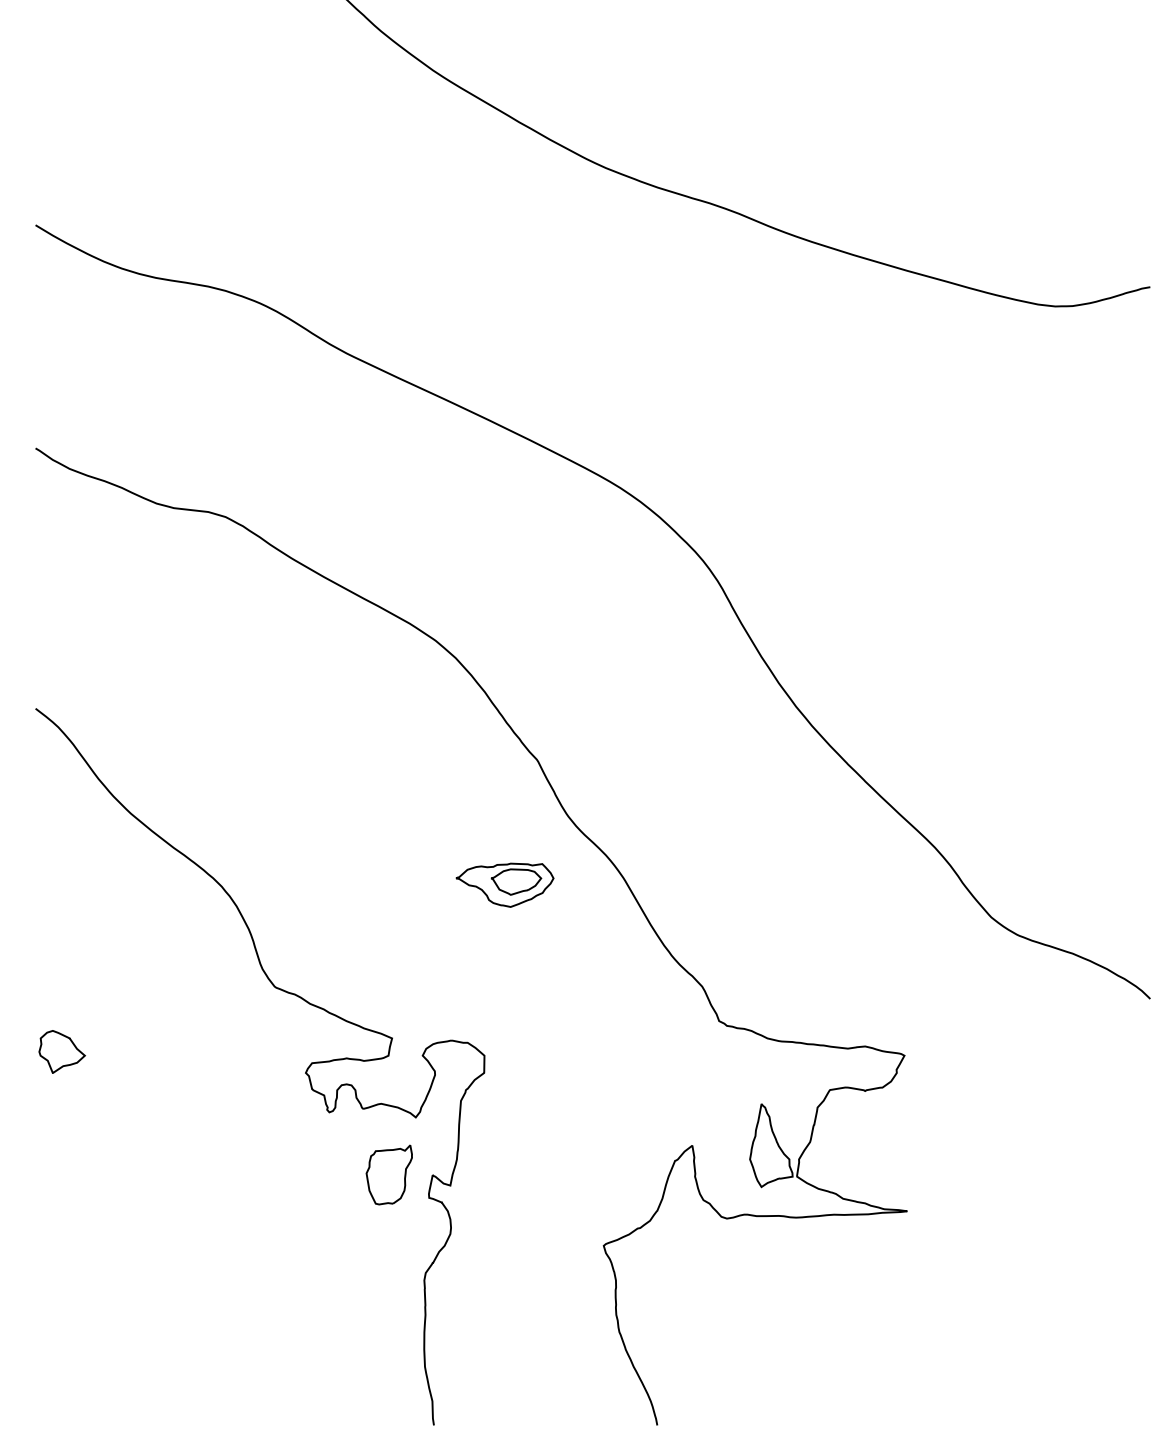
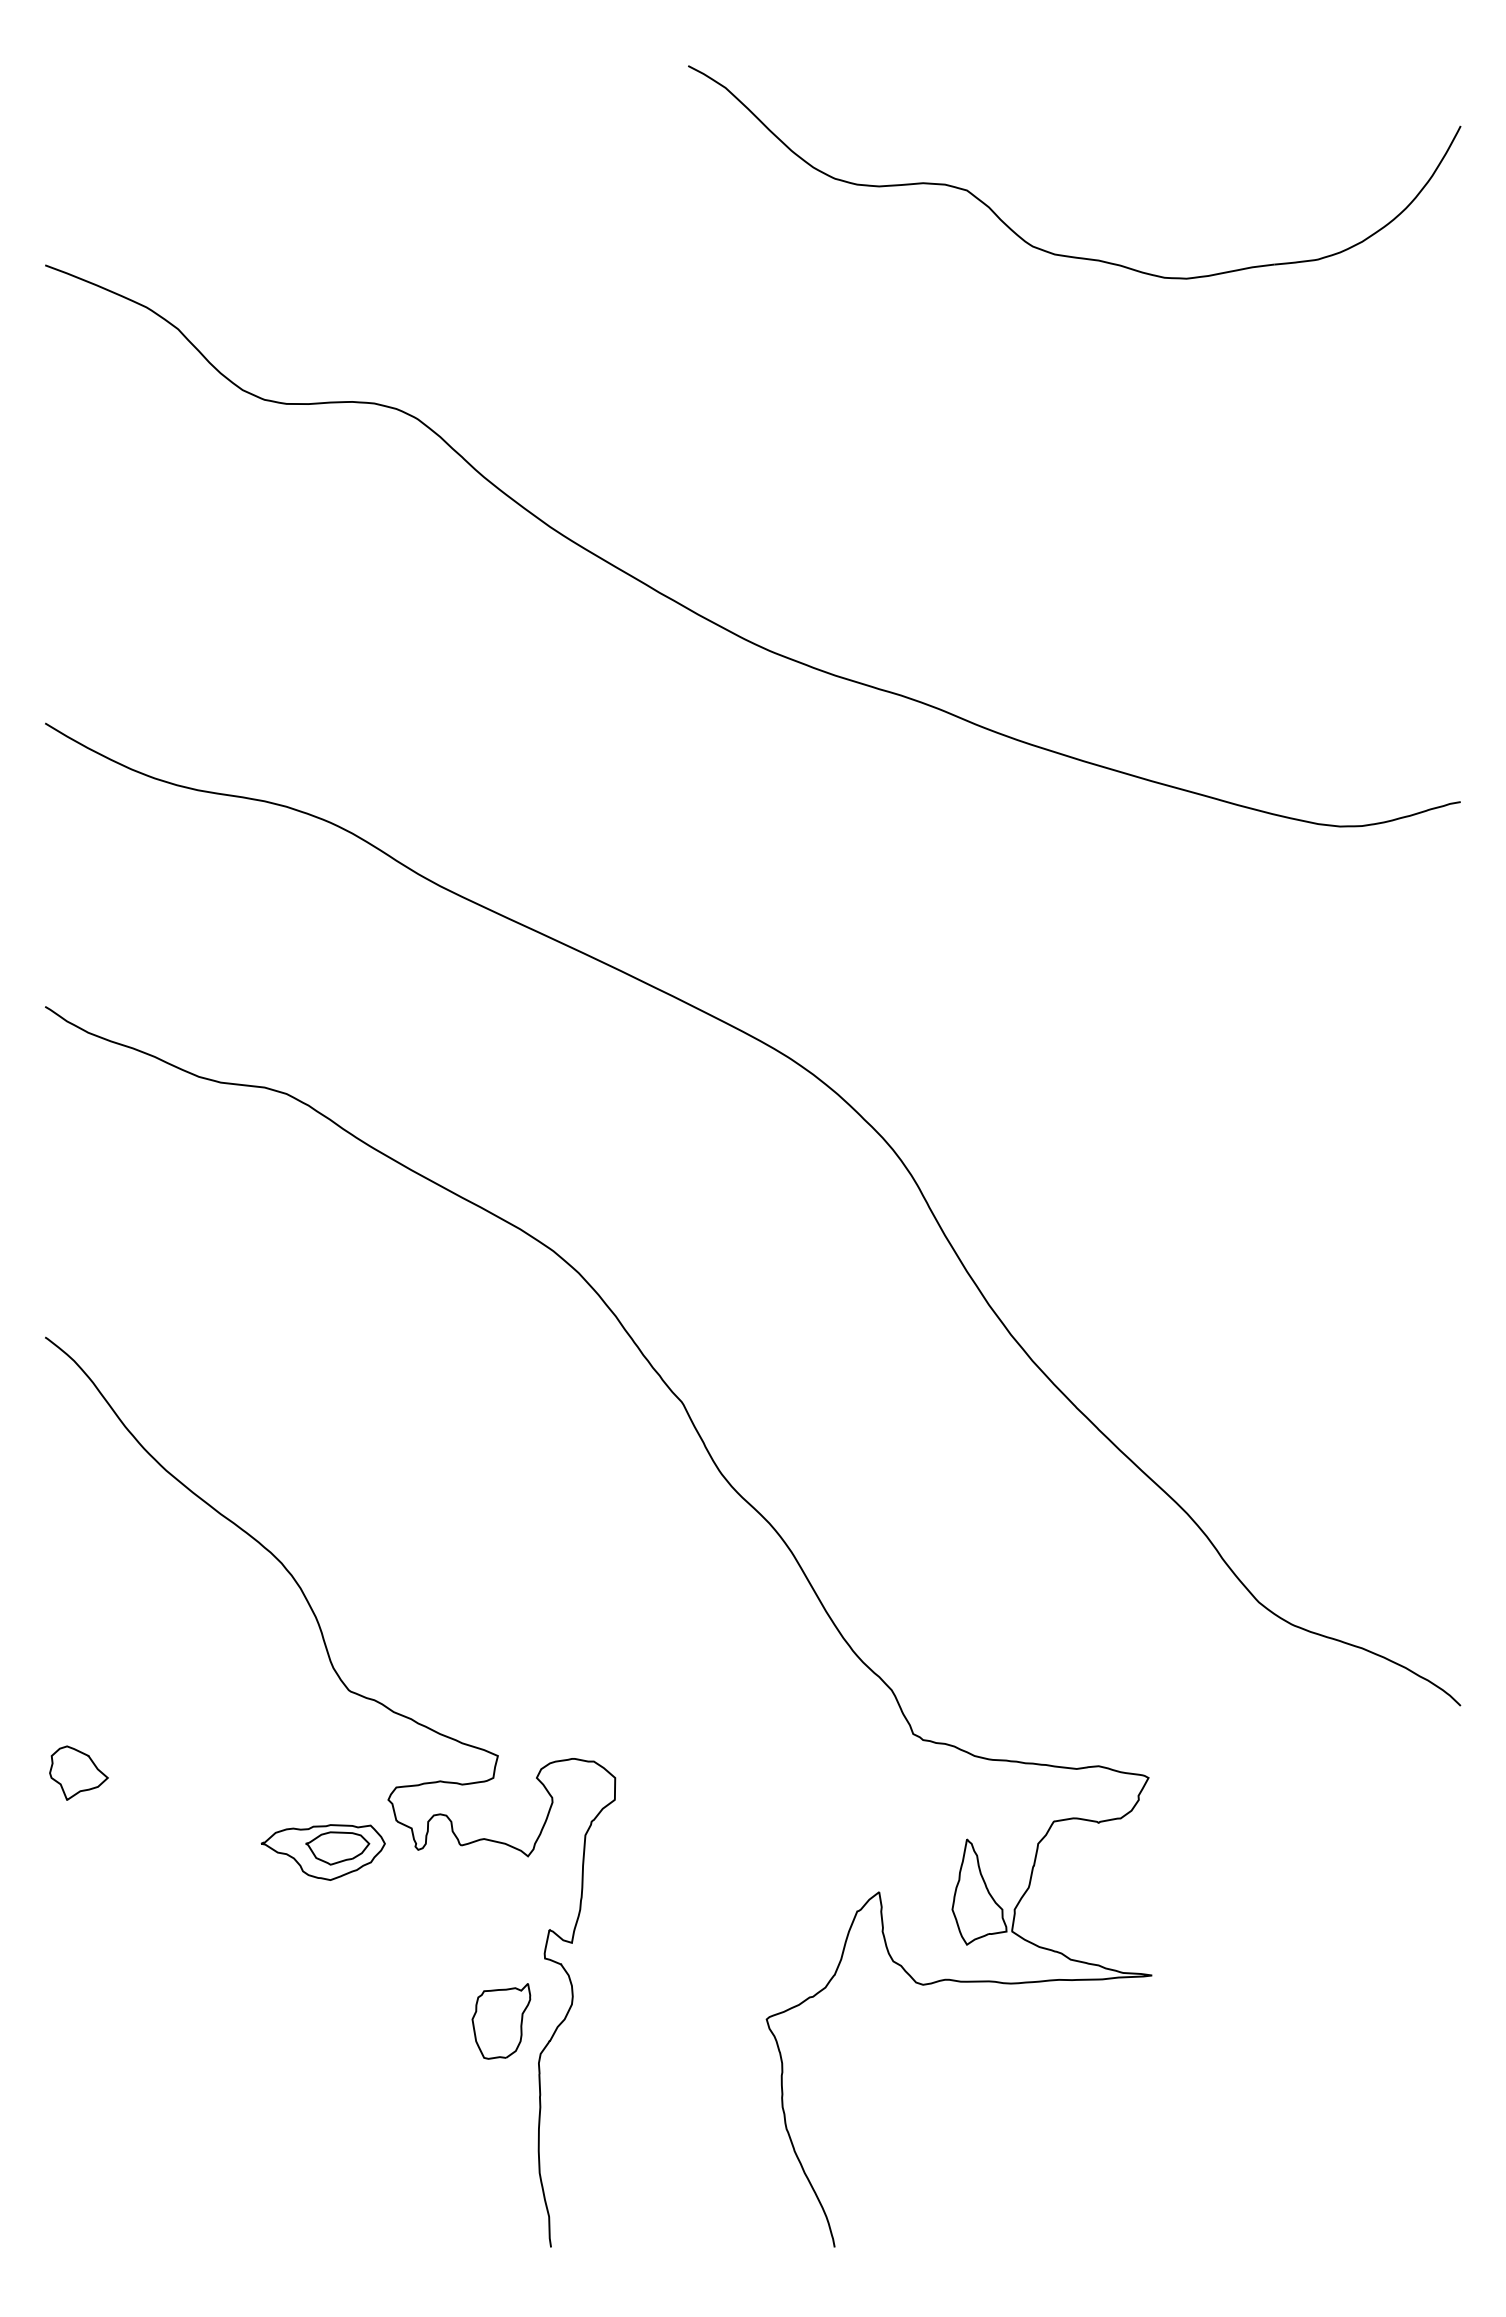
part: (504, 885) -> (322, 1852), moved
part: (389, 1175) -> (501, 2021), moved

